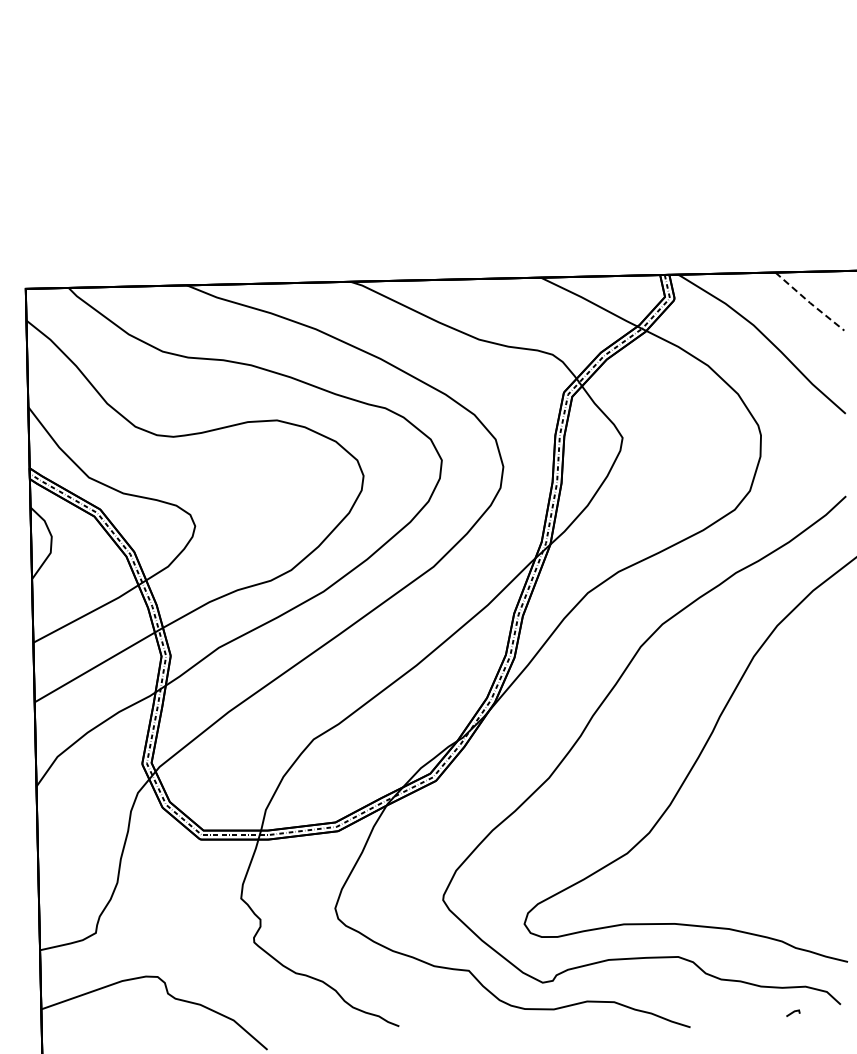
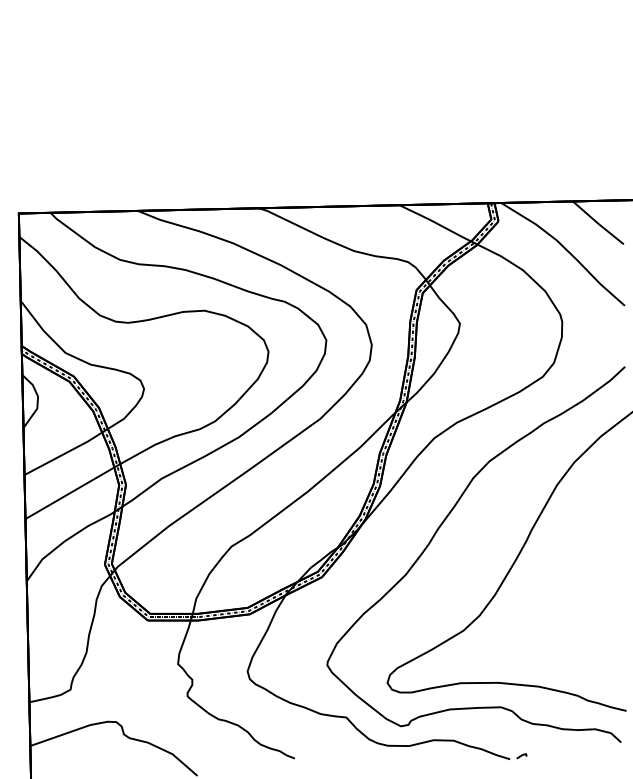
line: (809, 302) -> (598, 223), dashed -> solid
line: (793, 1012) -> (521, 755), moved

